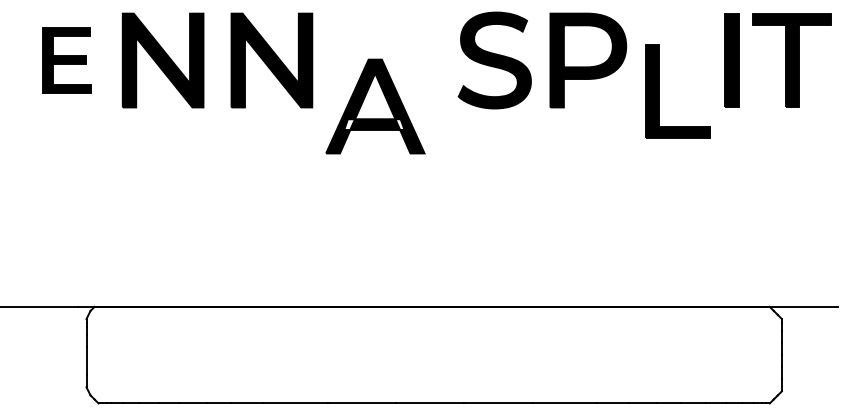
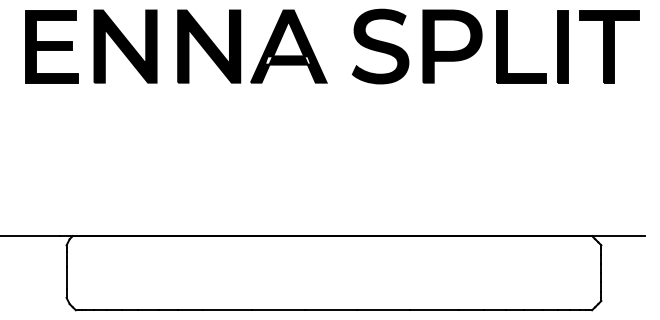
part: (66, 60) -> (51, 46), size x1.43
part: (659, 91) -> (507, 46), moved
part: (375, 106) -> (288, 46), moved

